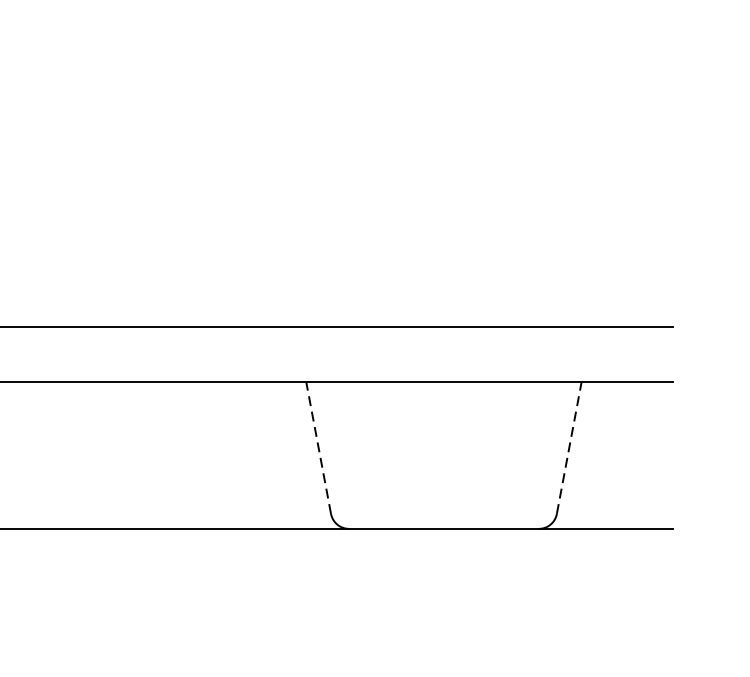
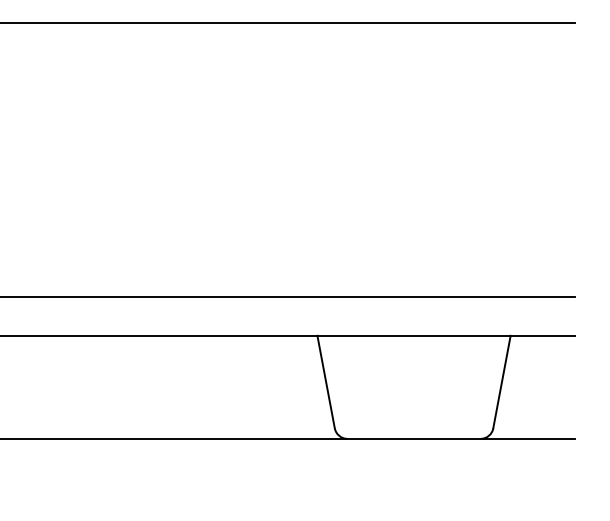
line: (319, 447) -> (326, 381), dashed -> solid
line: (570, 447) -> (502, 381), dashed -> solid

